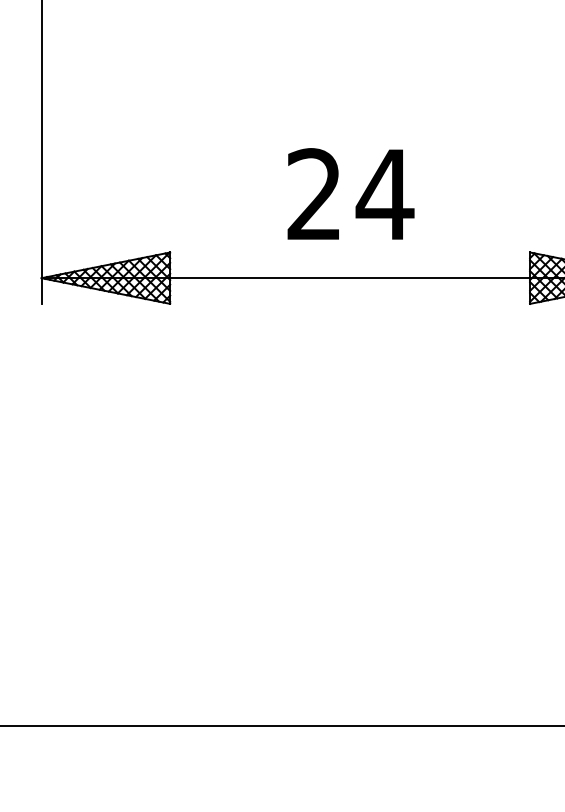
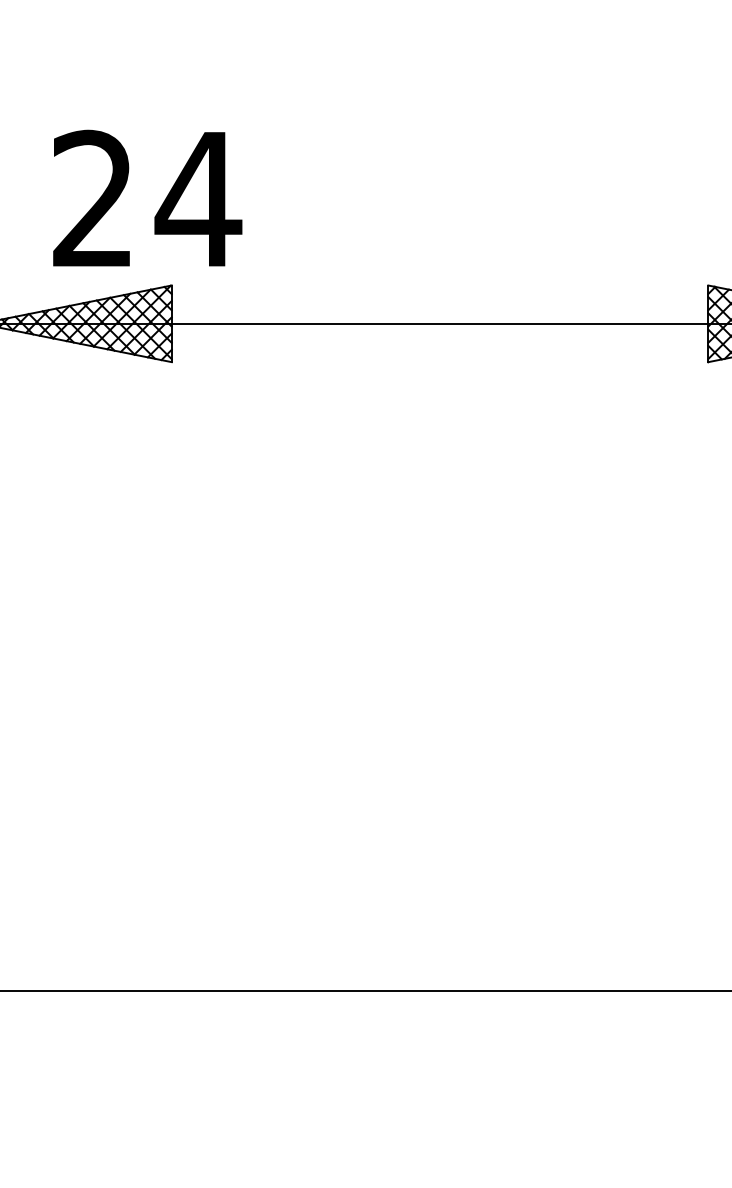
text: (350, 193) -> (146, 197), moved

